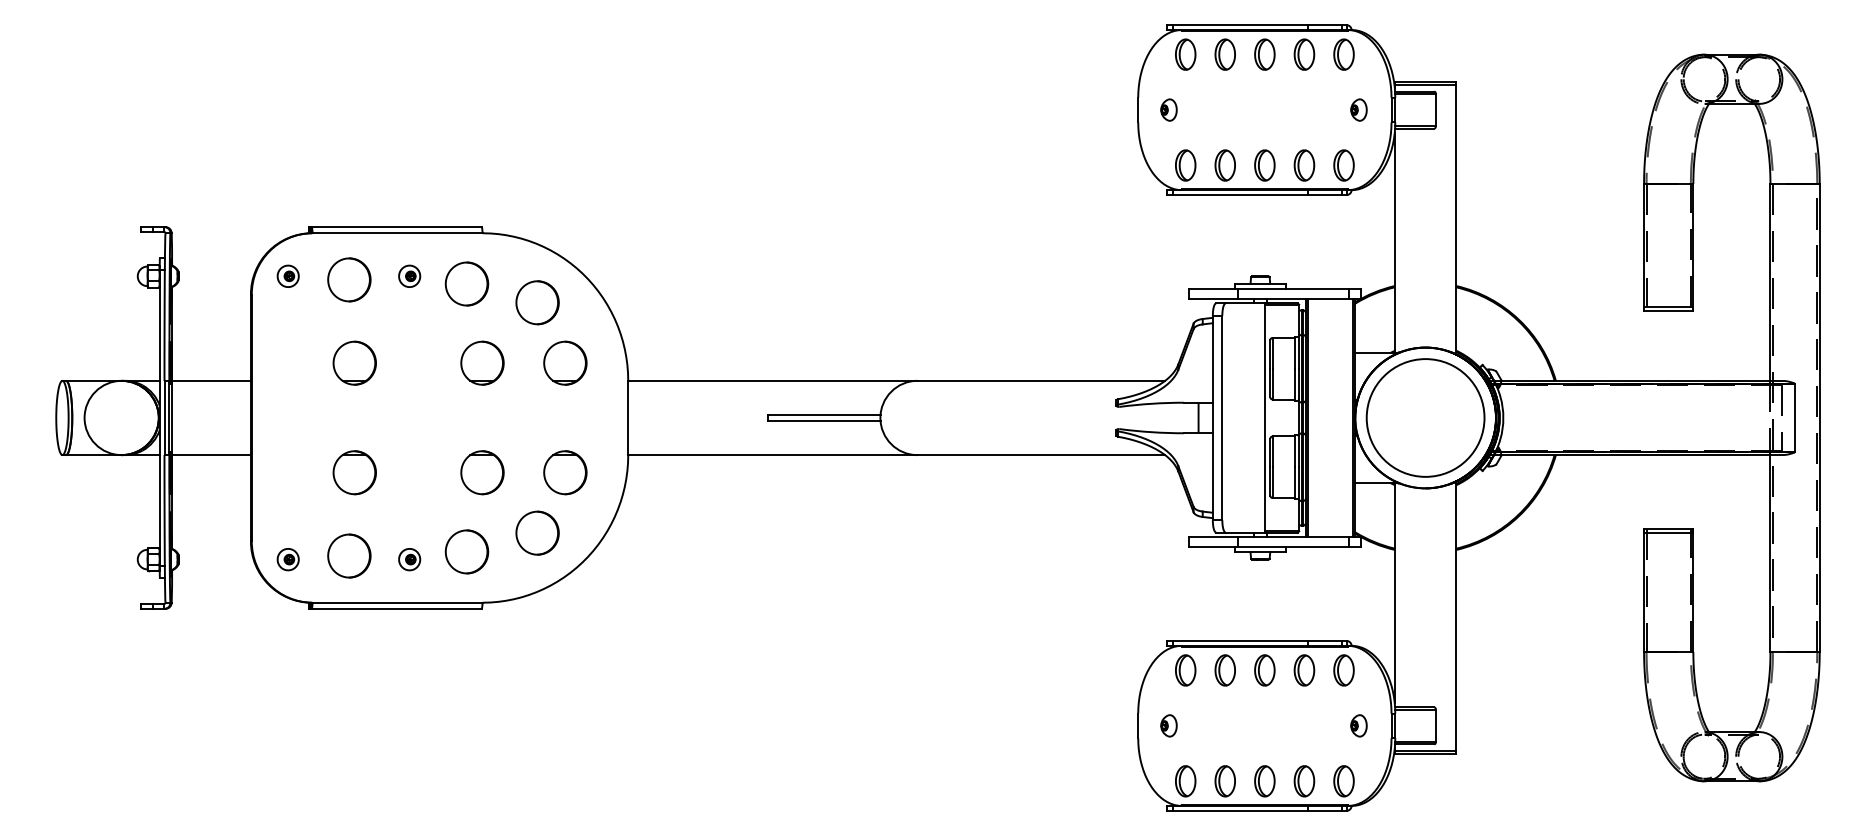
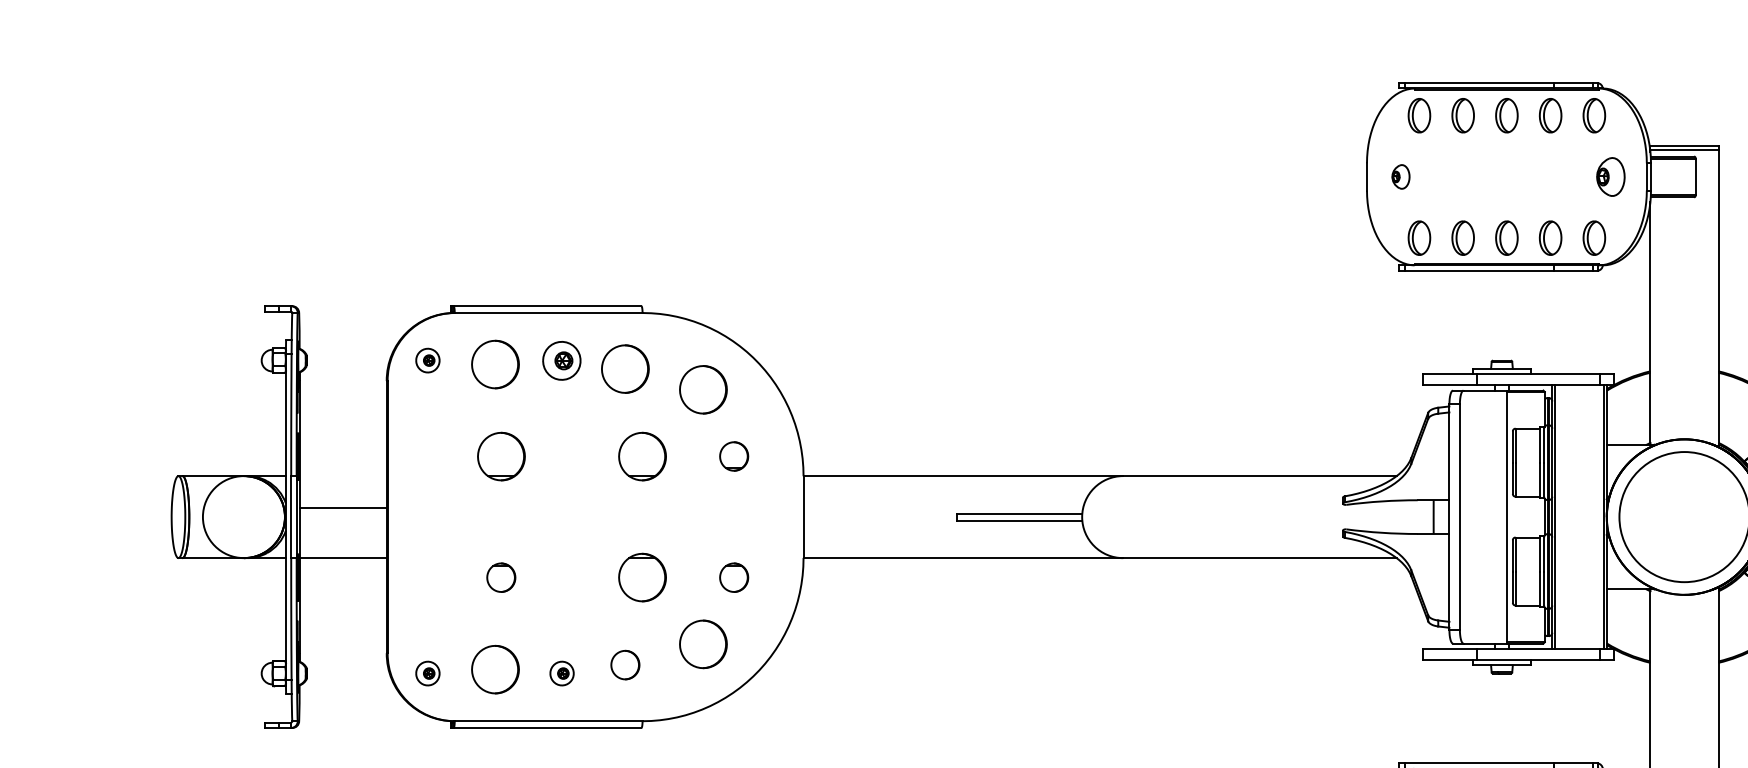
part: (1358, 109) -> (1610, 176), size x1.6
part: (409, 275) -> (561, 359), size x1.6
part: (565, 362) -> (734, 455), size x0.6
line: (211, 380) -> (343, 507), moved
part: (354, 472) -> (501, 577), size x0.6
part: (565, 472) -> (734, 577), size x0.6
part: (466, 551) -> (624, 664), size x0.6

